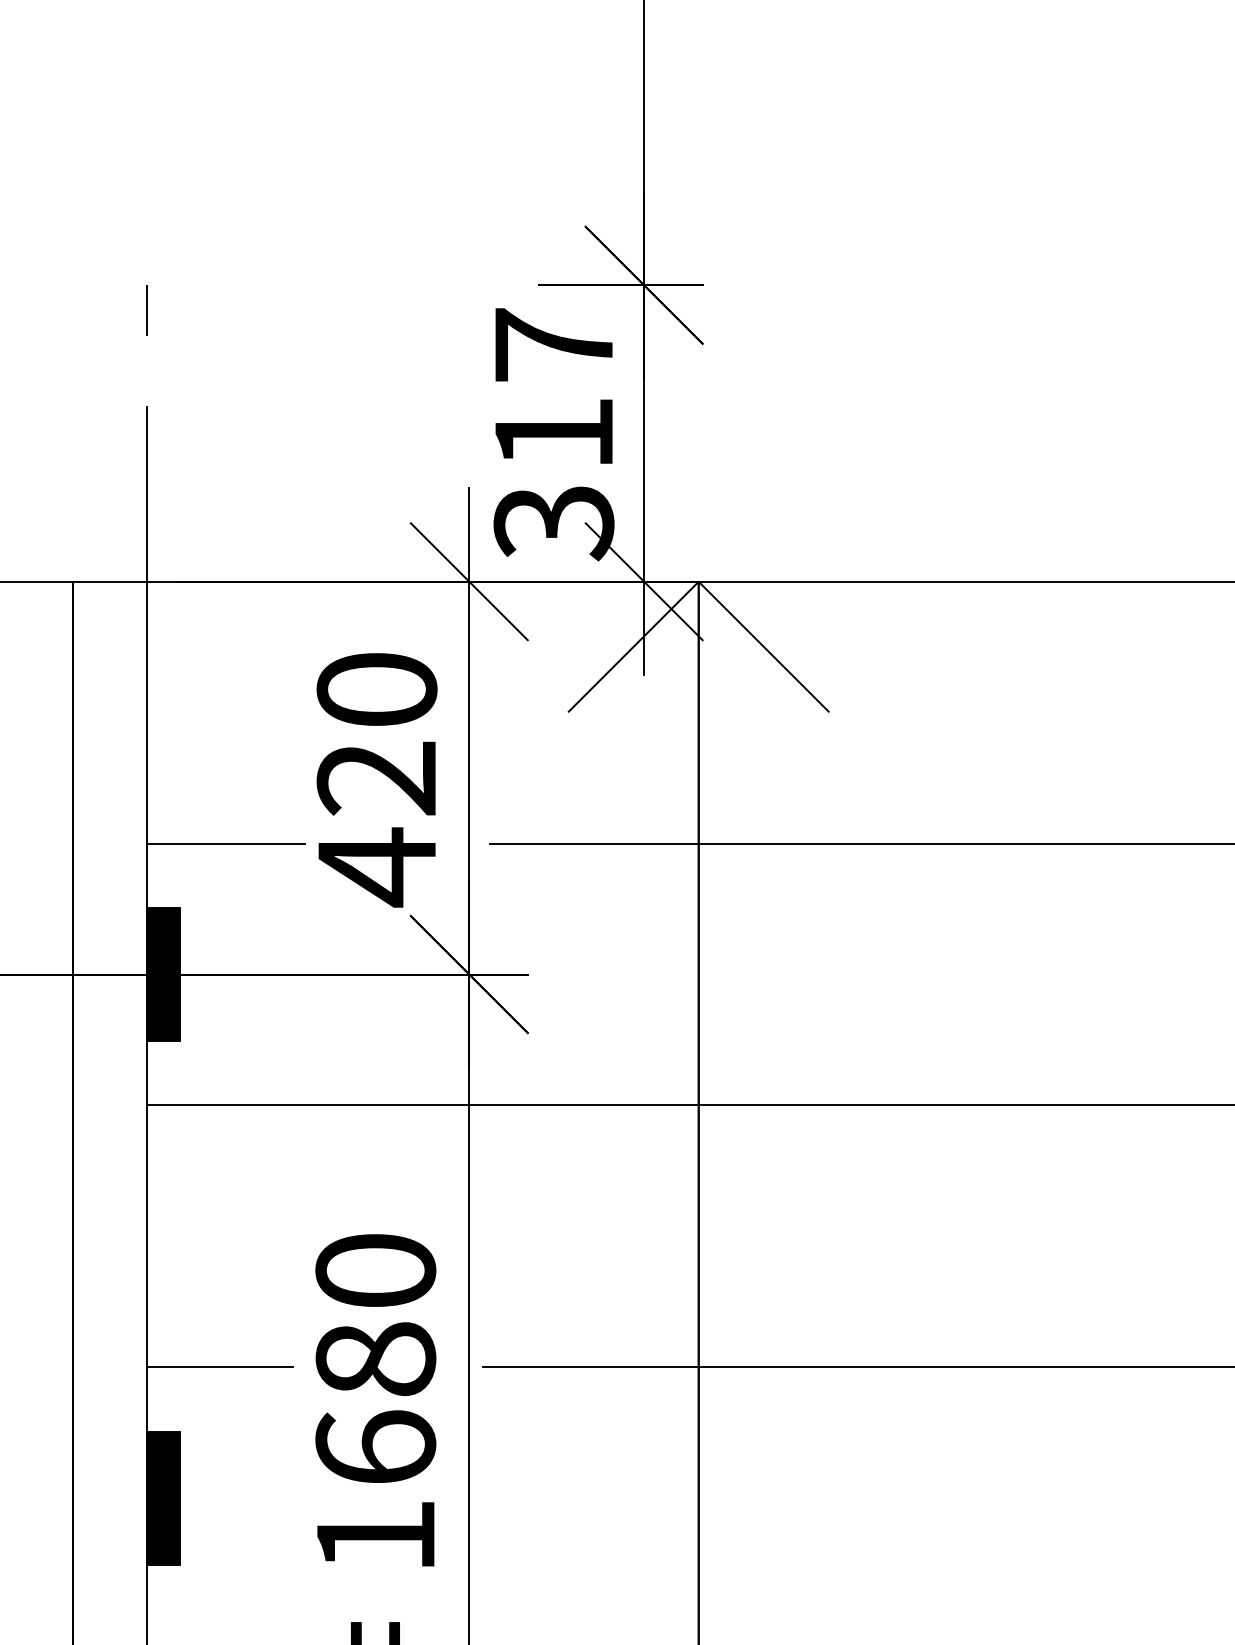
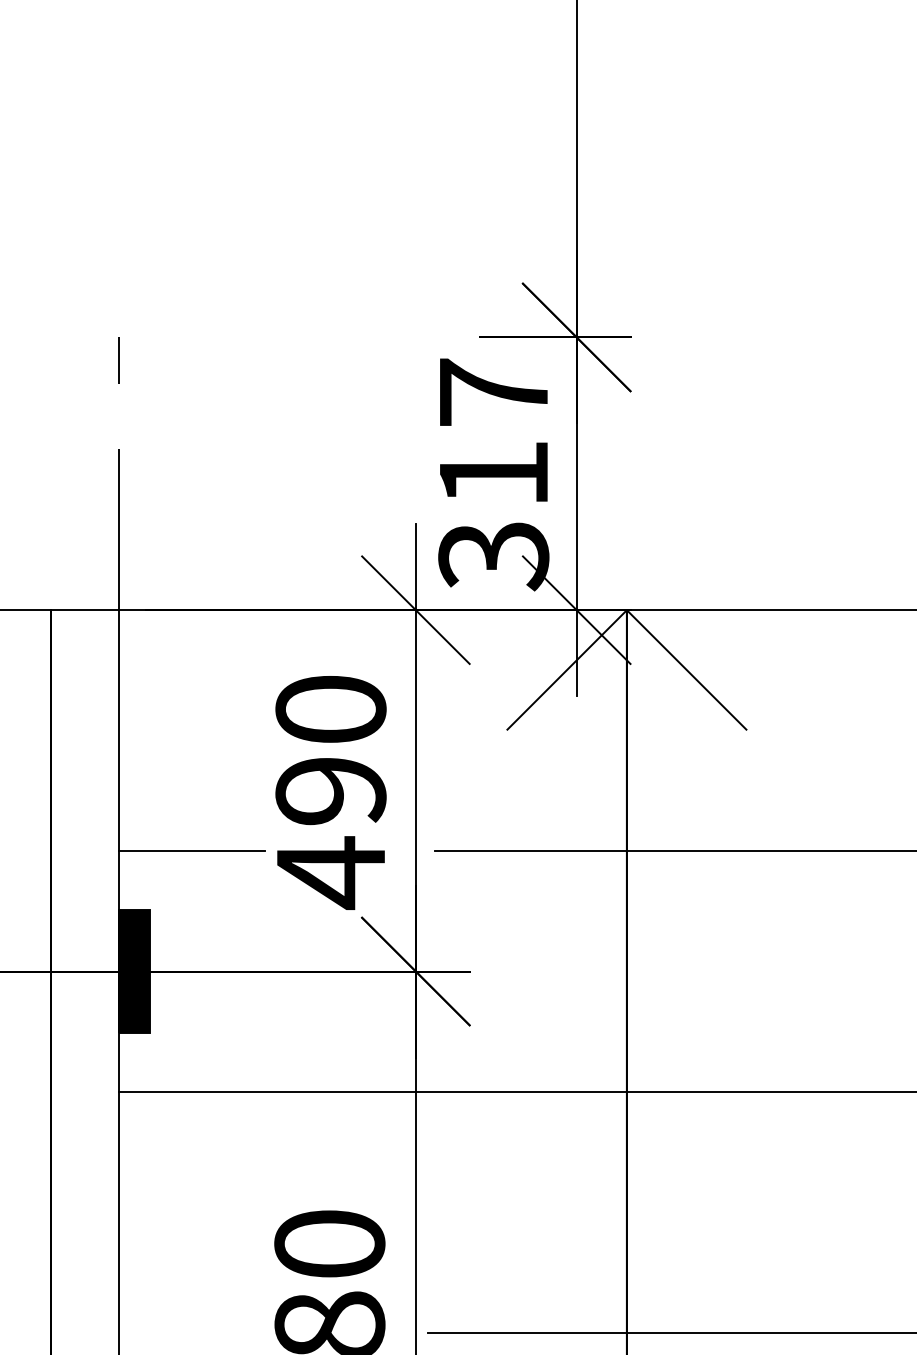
text: (376, 778) -> (330, 791), 420 -> 490
line: (219, 1367) -> (186, 1333), removed

